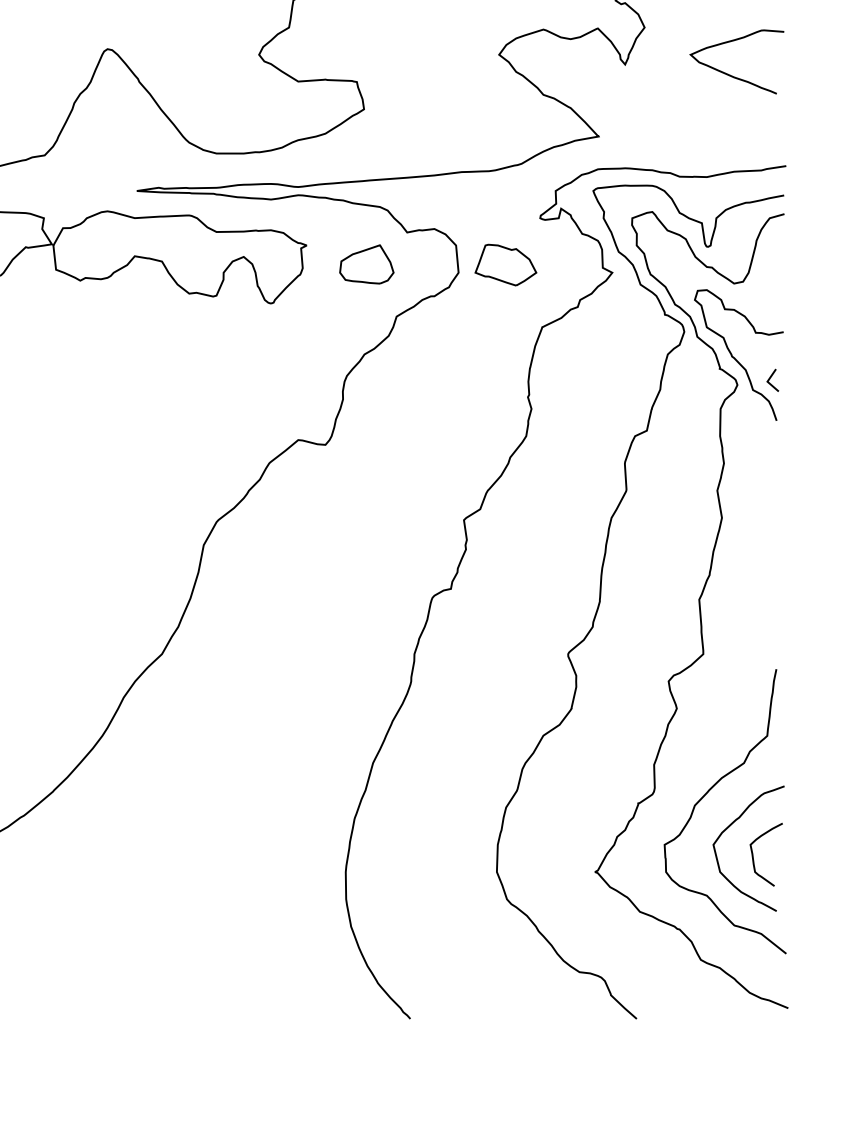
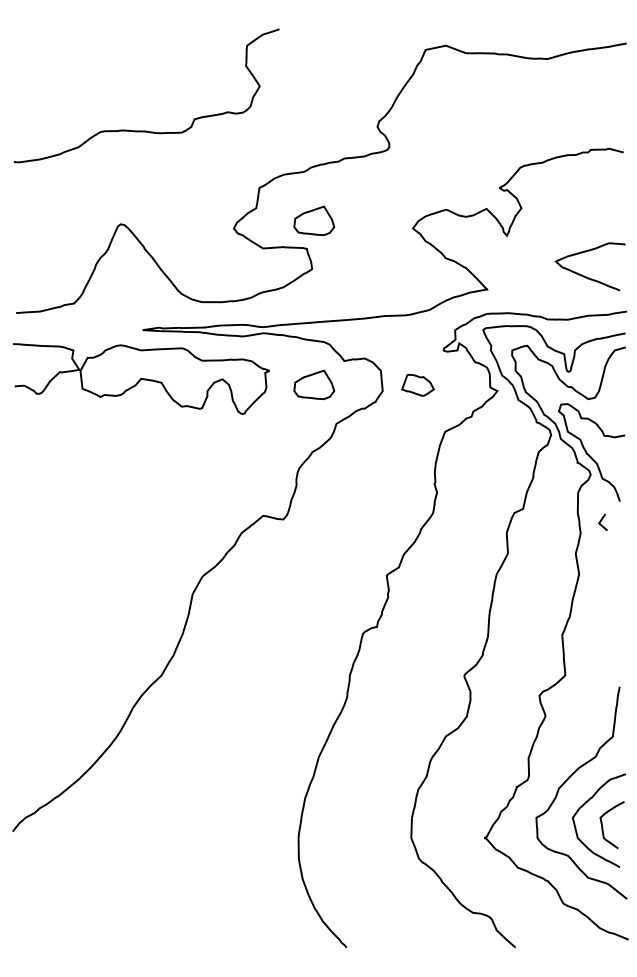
part: (367, 44) -> (314, 220), added
curve: (729, 73) -> (584, 275), moved
part: (505, 265) -> (417, 385), size x0.7
line: (770, 379) -> (601, 521), moved

